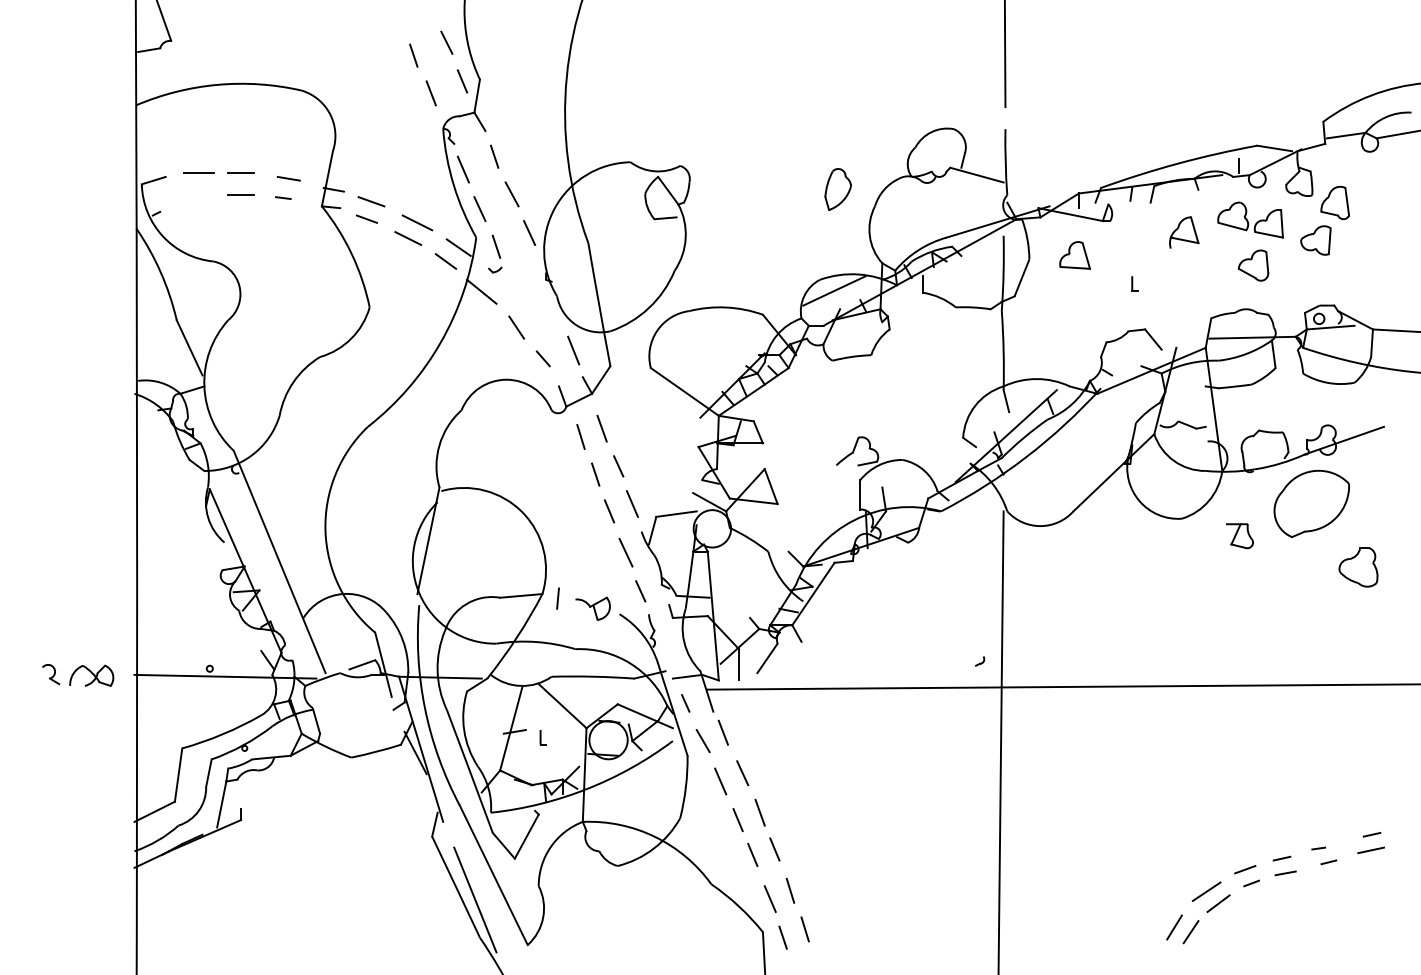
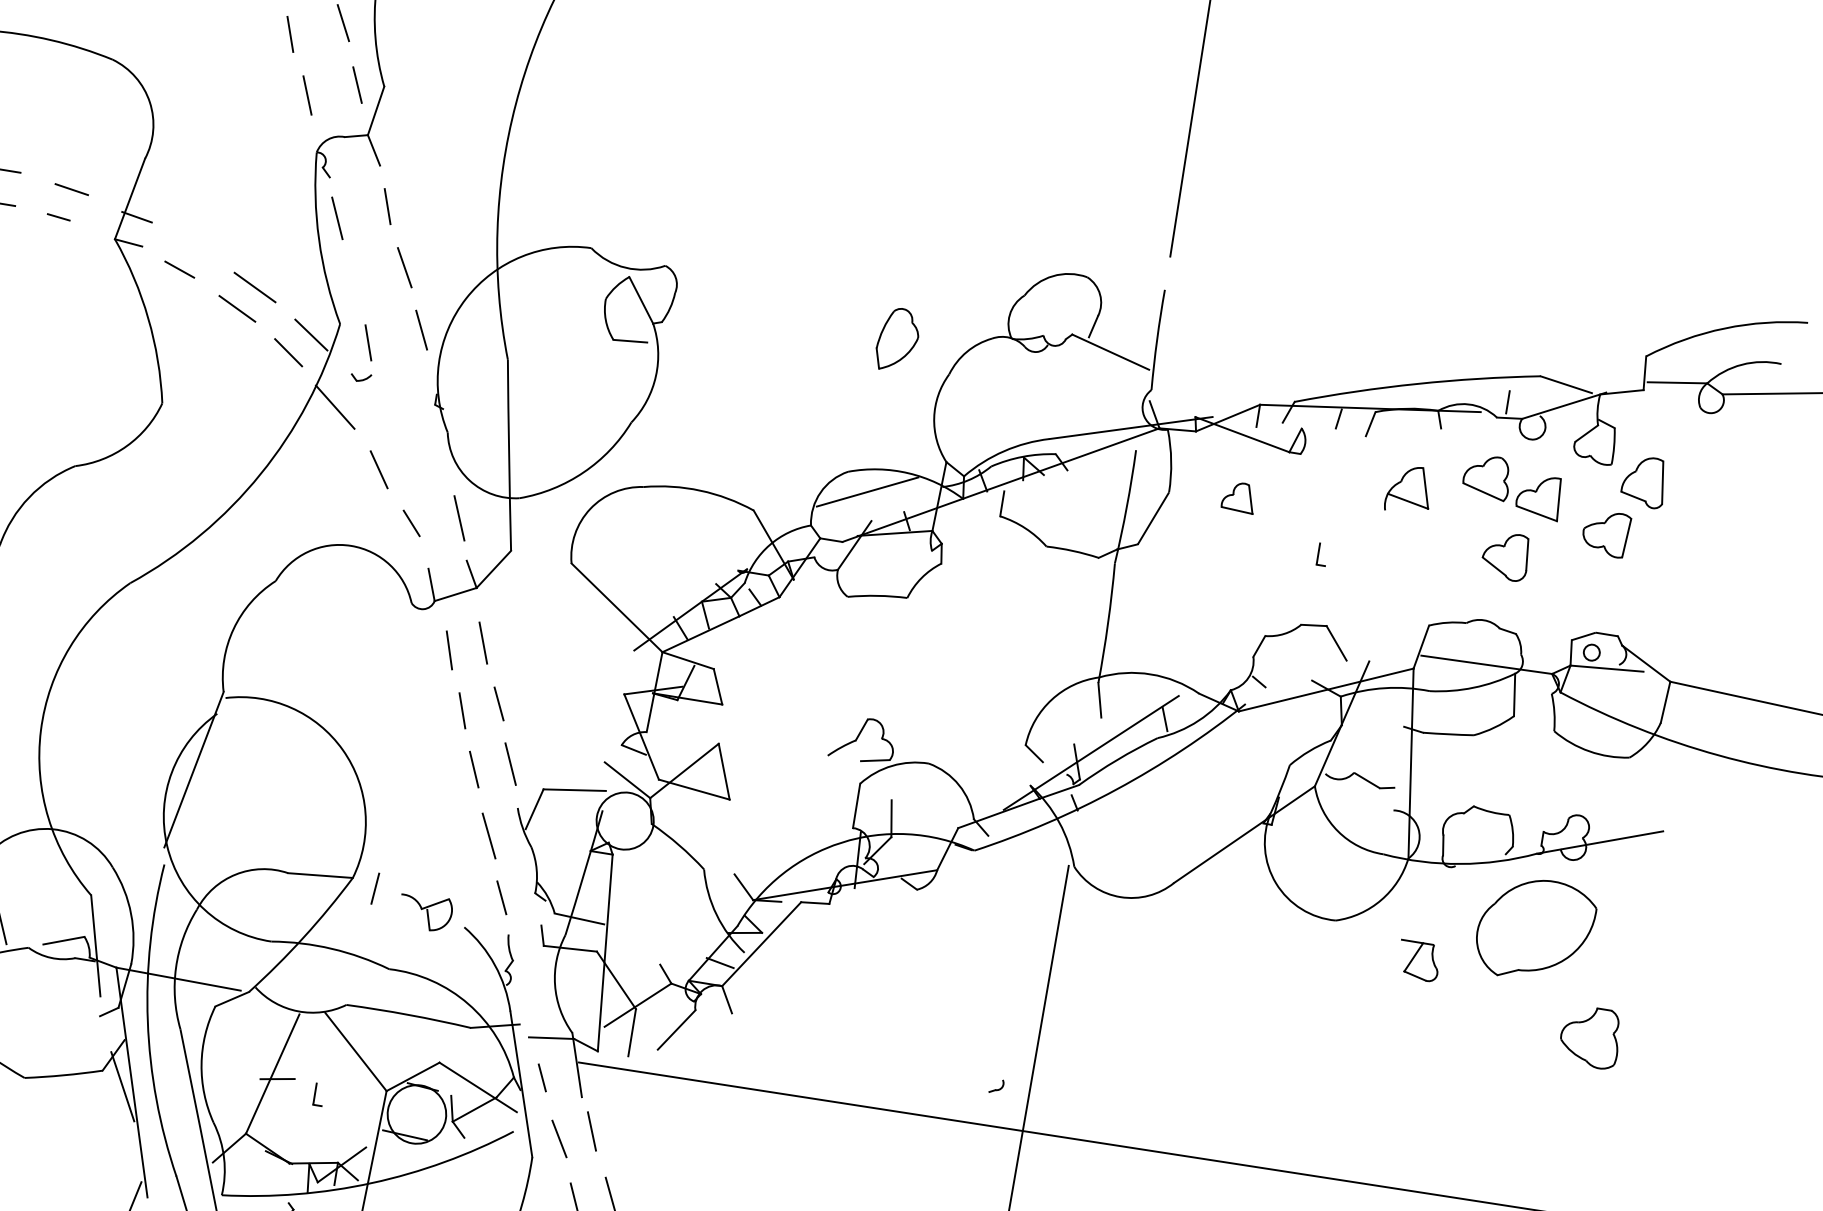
line: (371, 201) -> (190, 244), removed
line: (479, 209) -> (351, 282), removed
part: (1074, 255) -> (1238, 497), size x0.7

